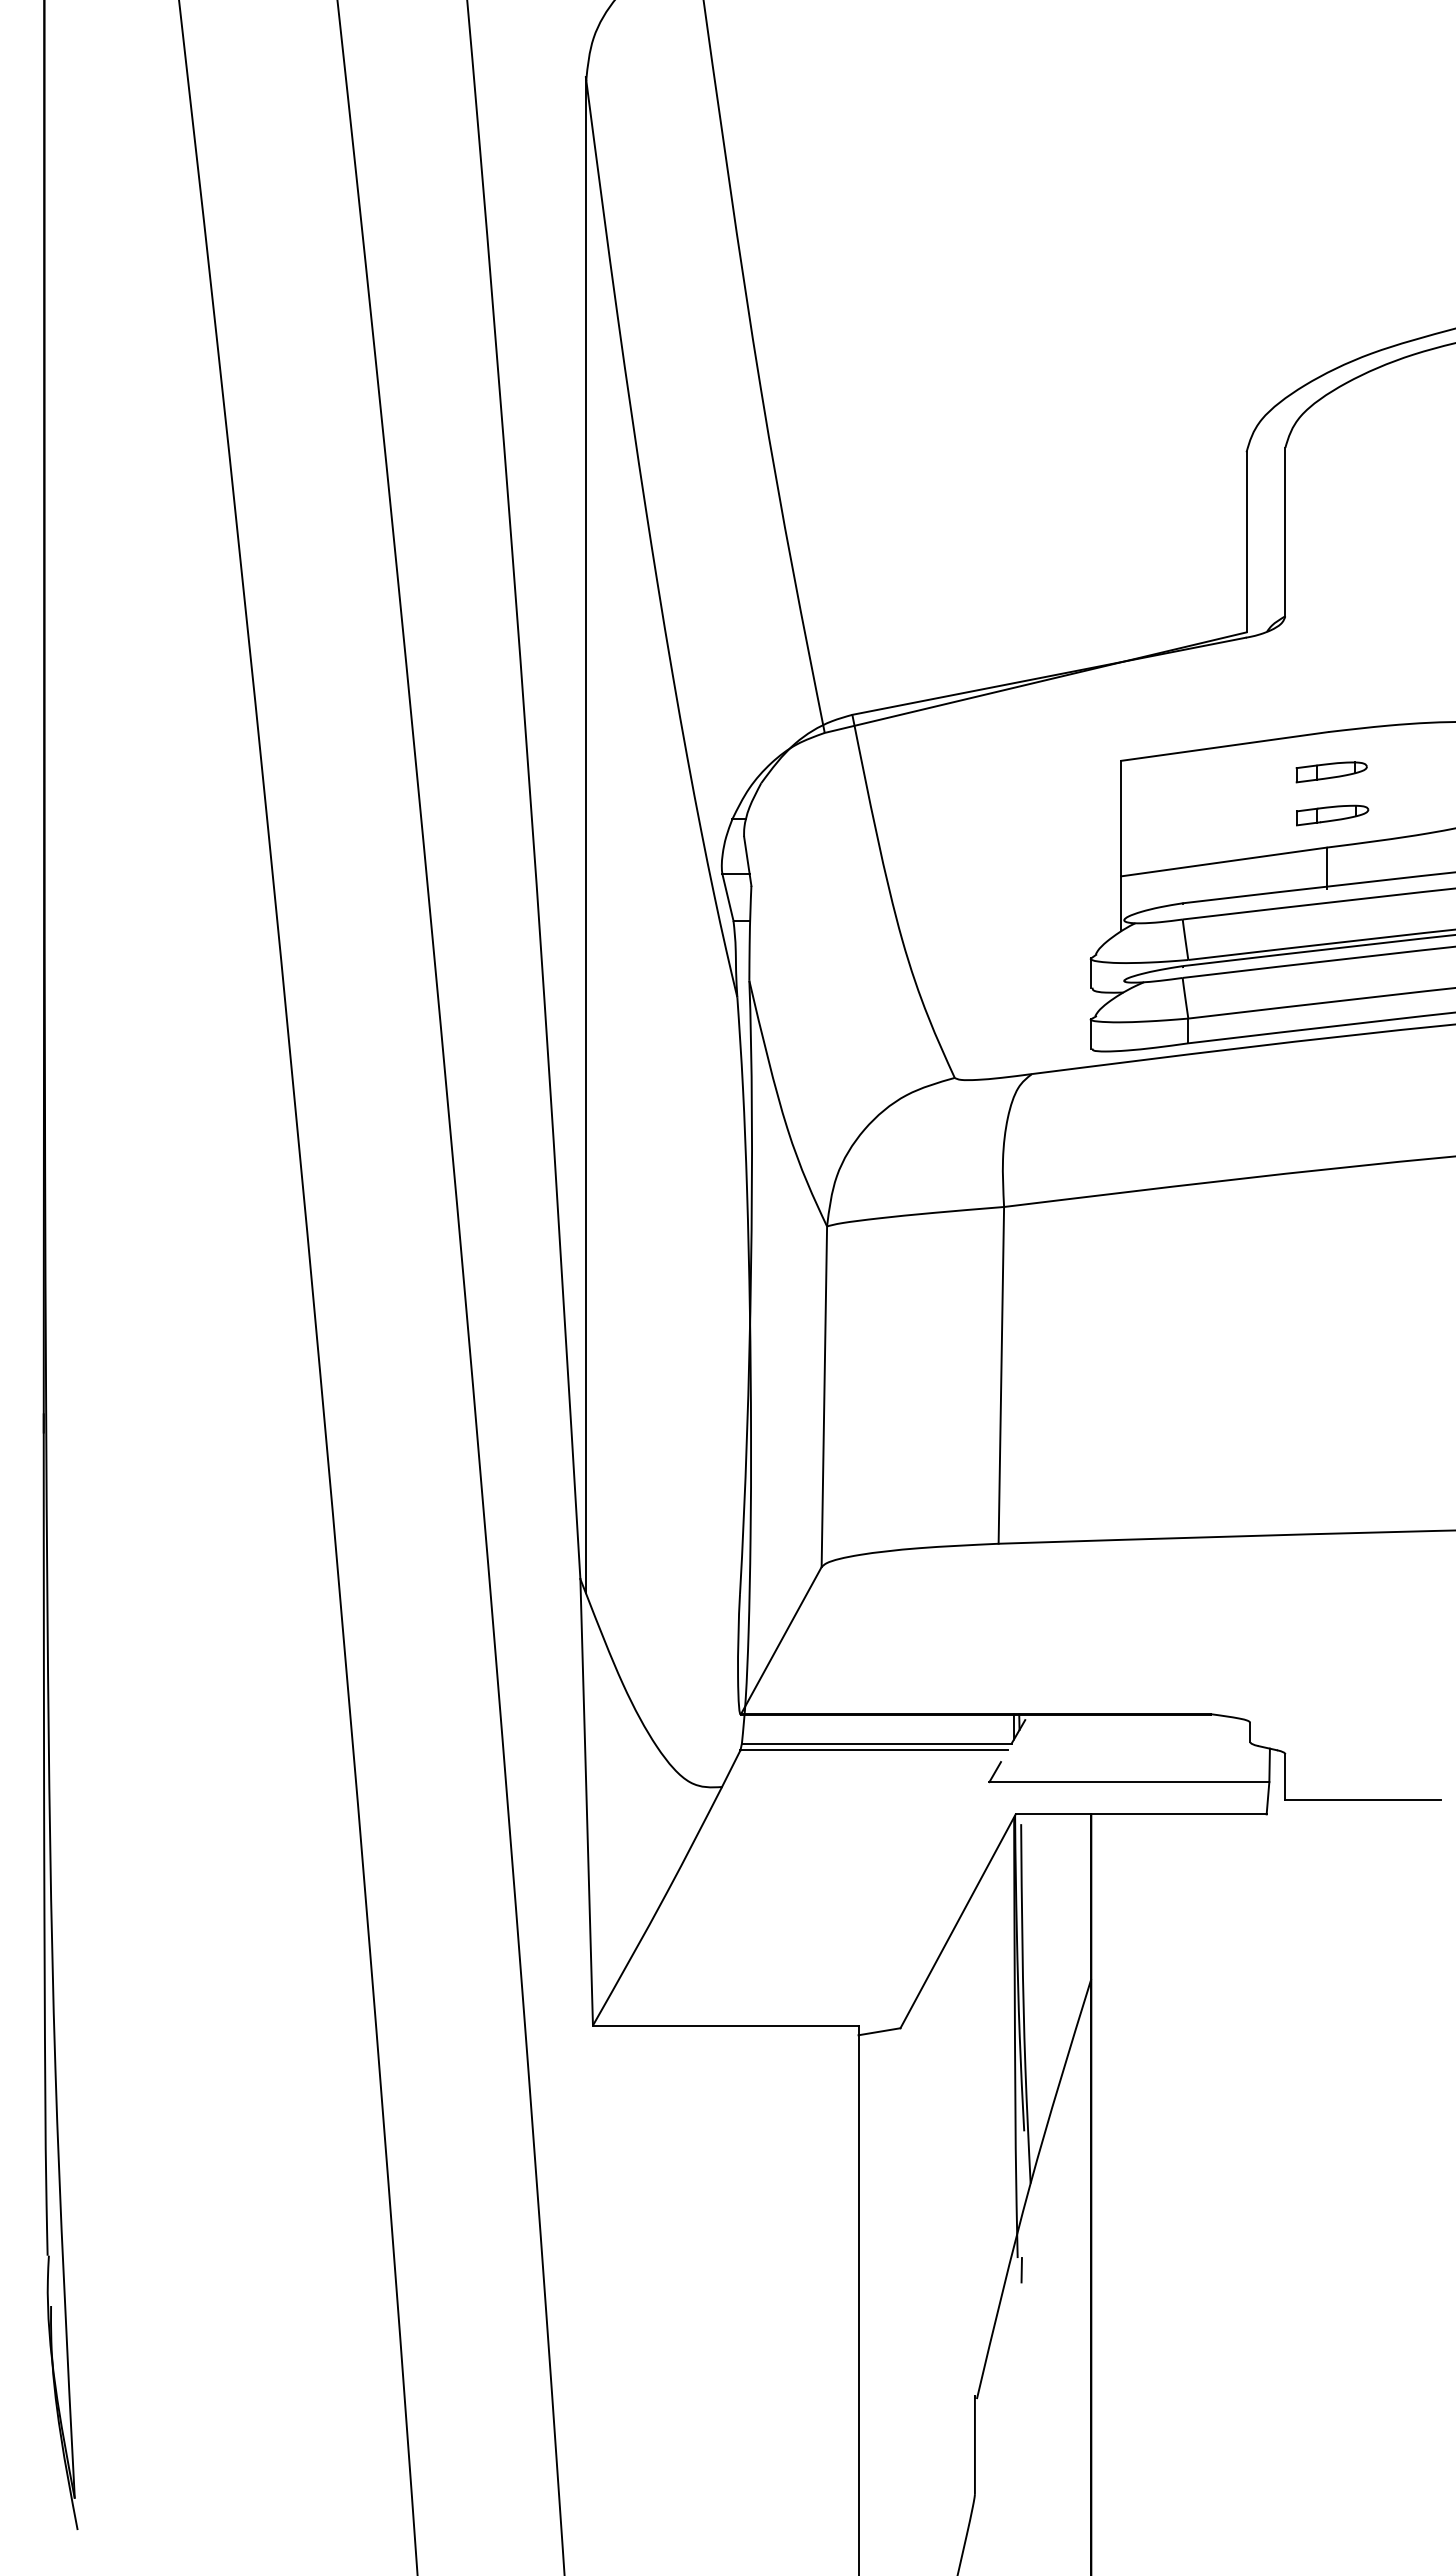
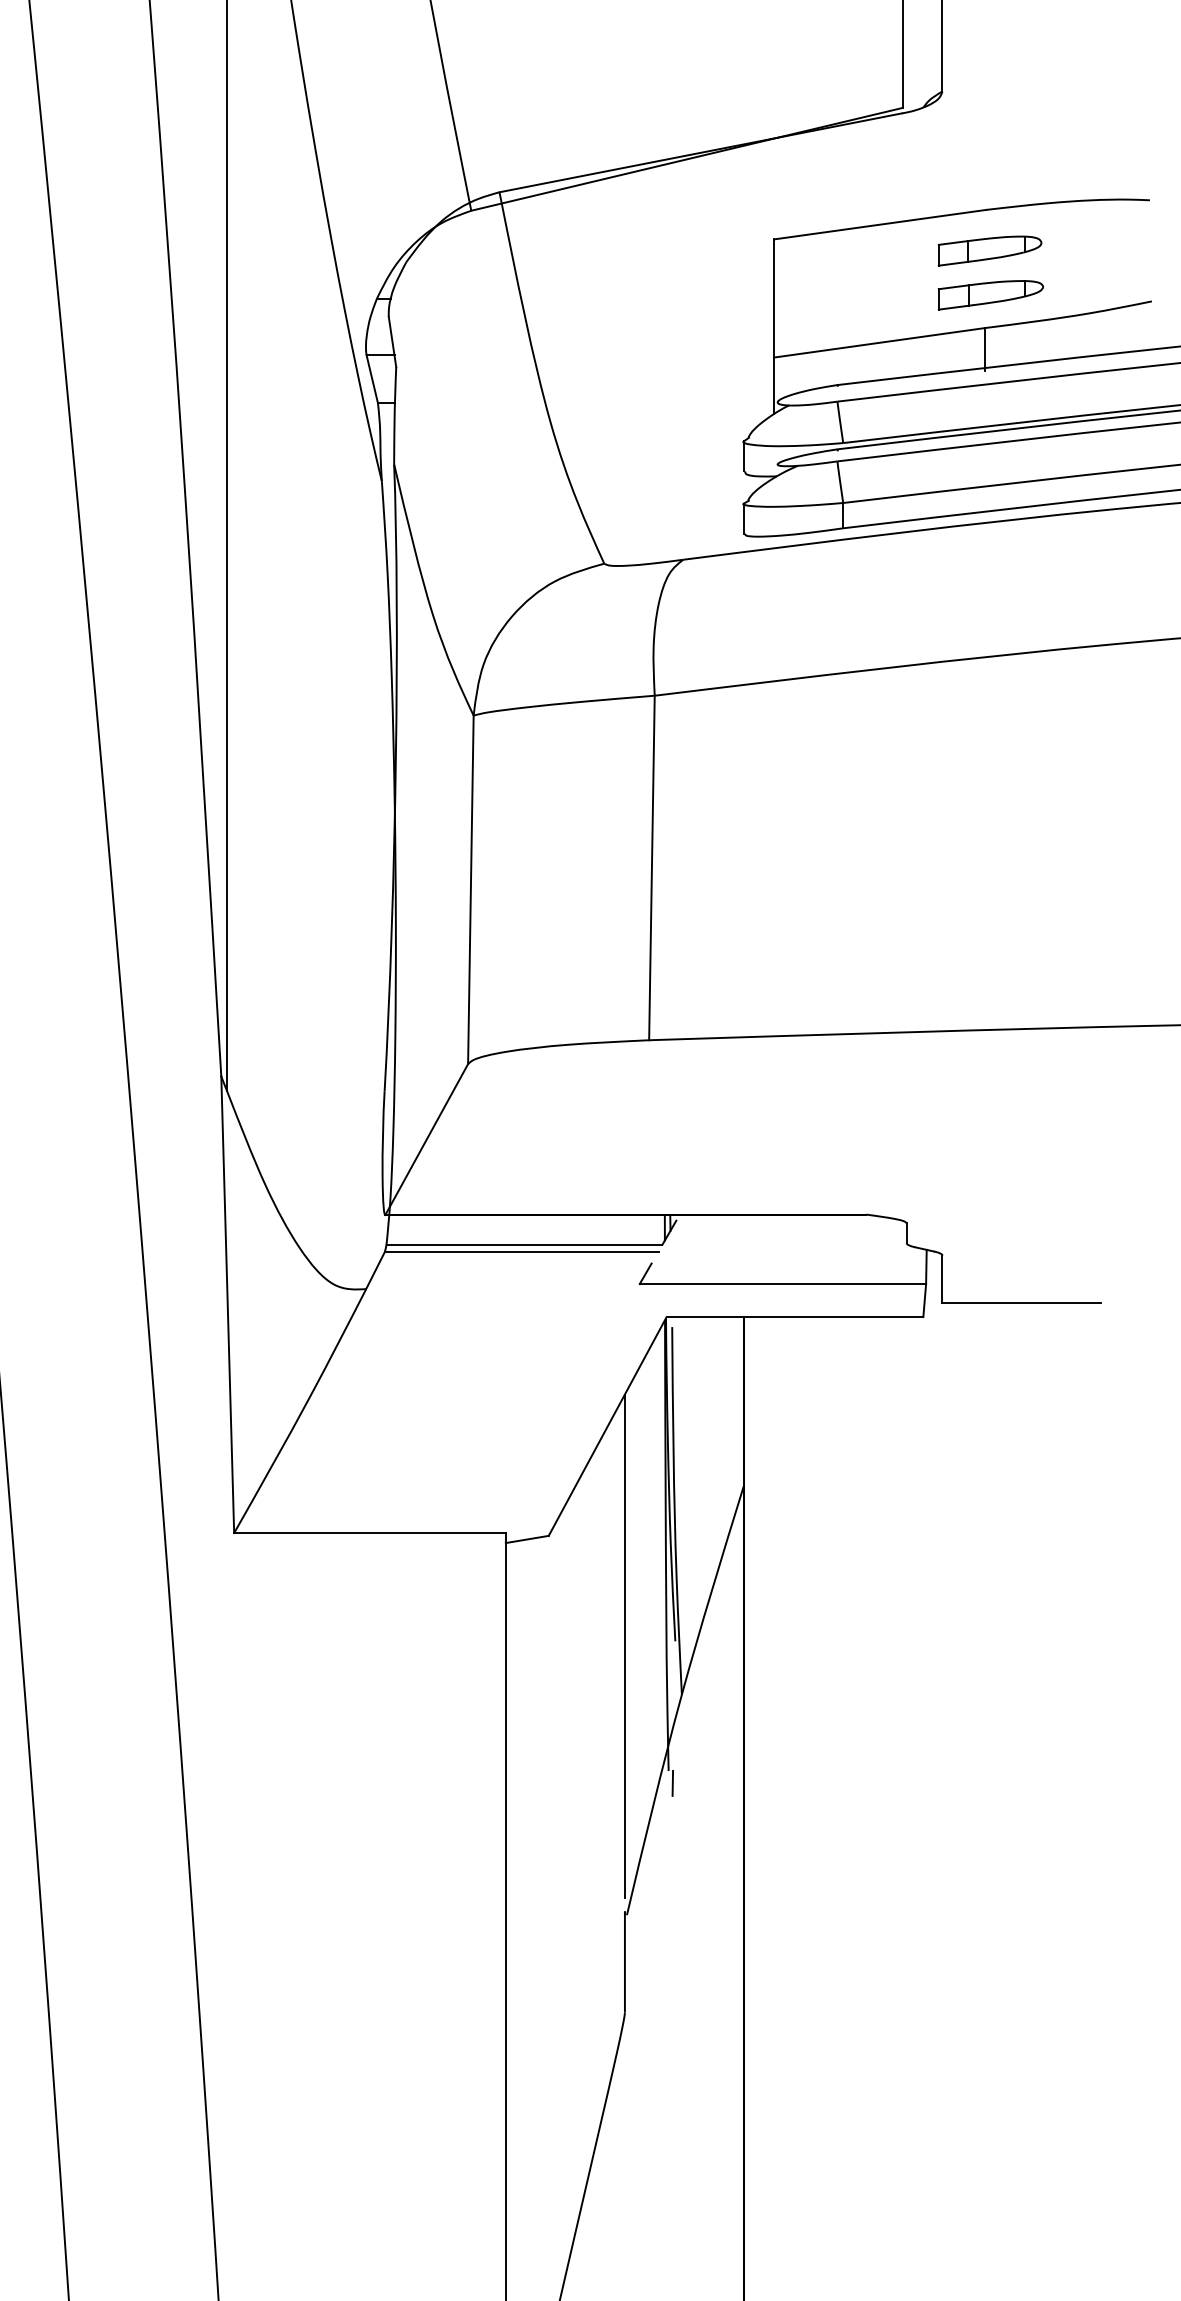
part: (1331, 772) -> (989, 251), size x1.43
part: (1332, 815) -> (990, 295), size x1.43
line: (974, 2136) -> (624, 1646), added

